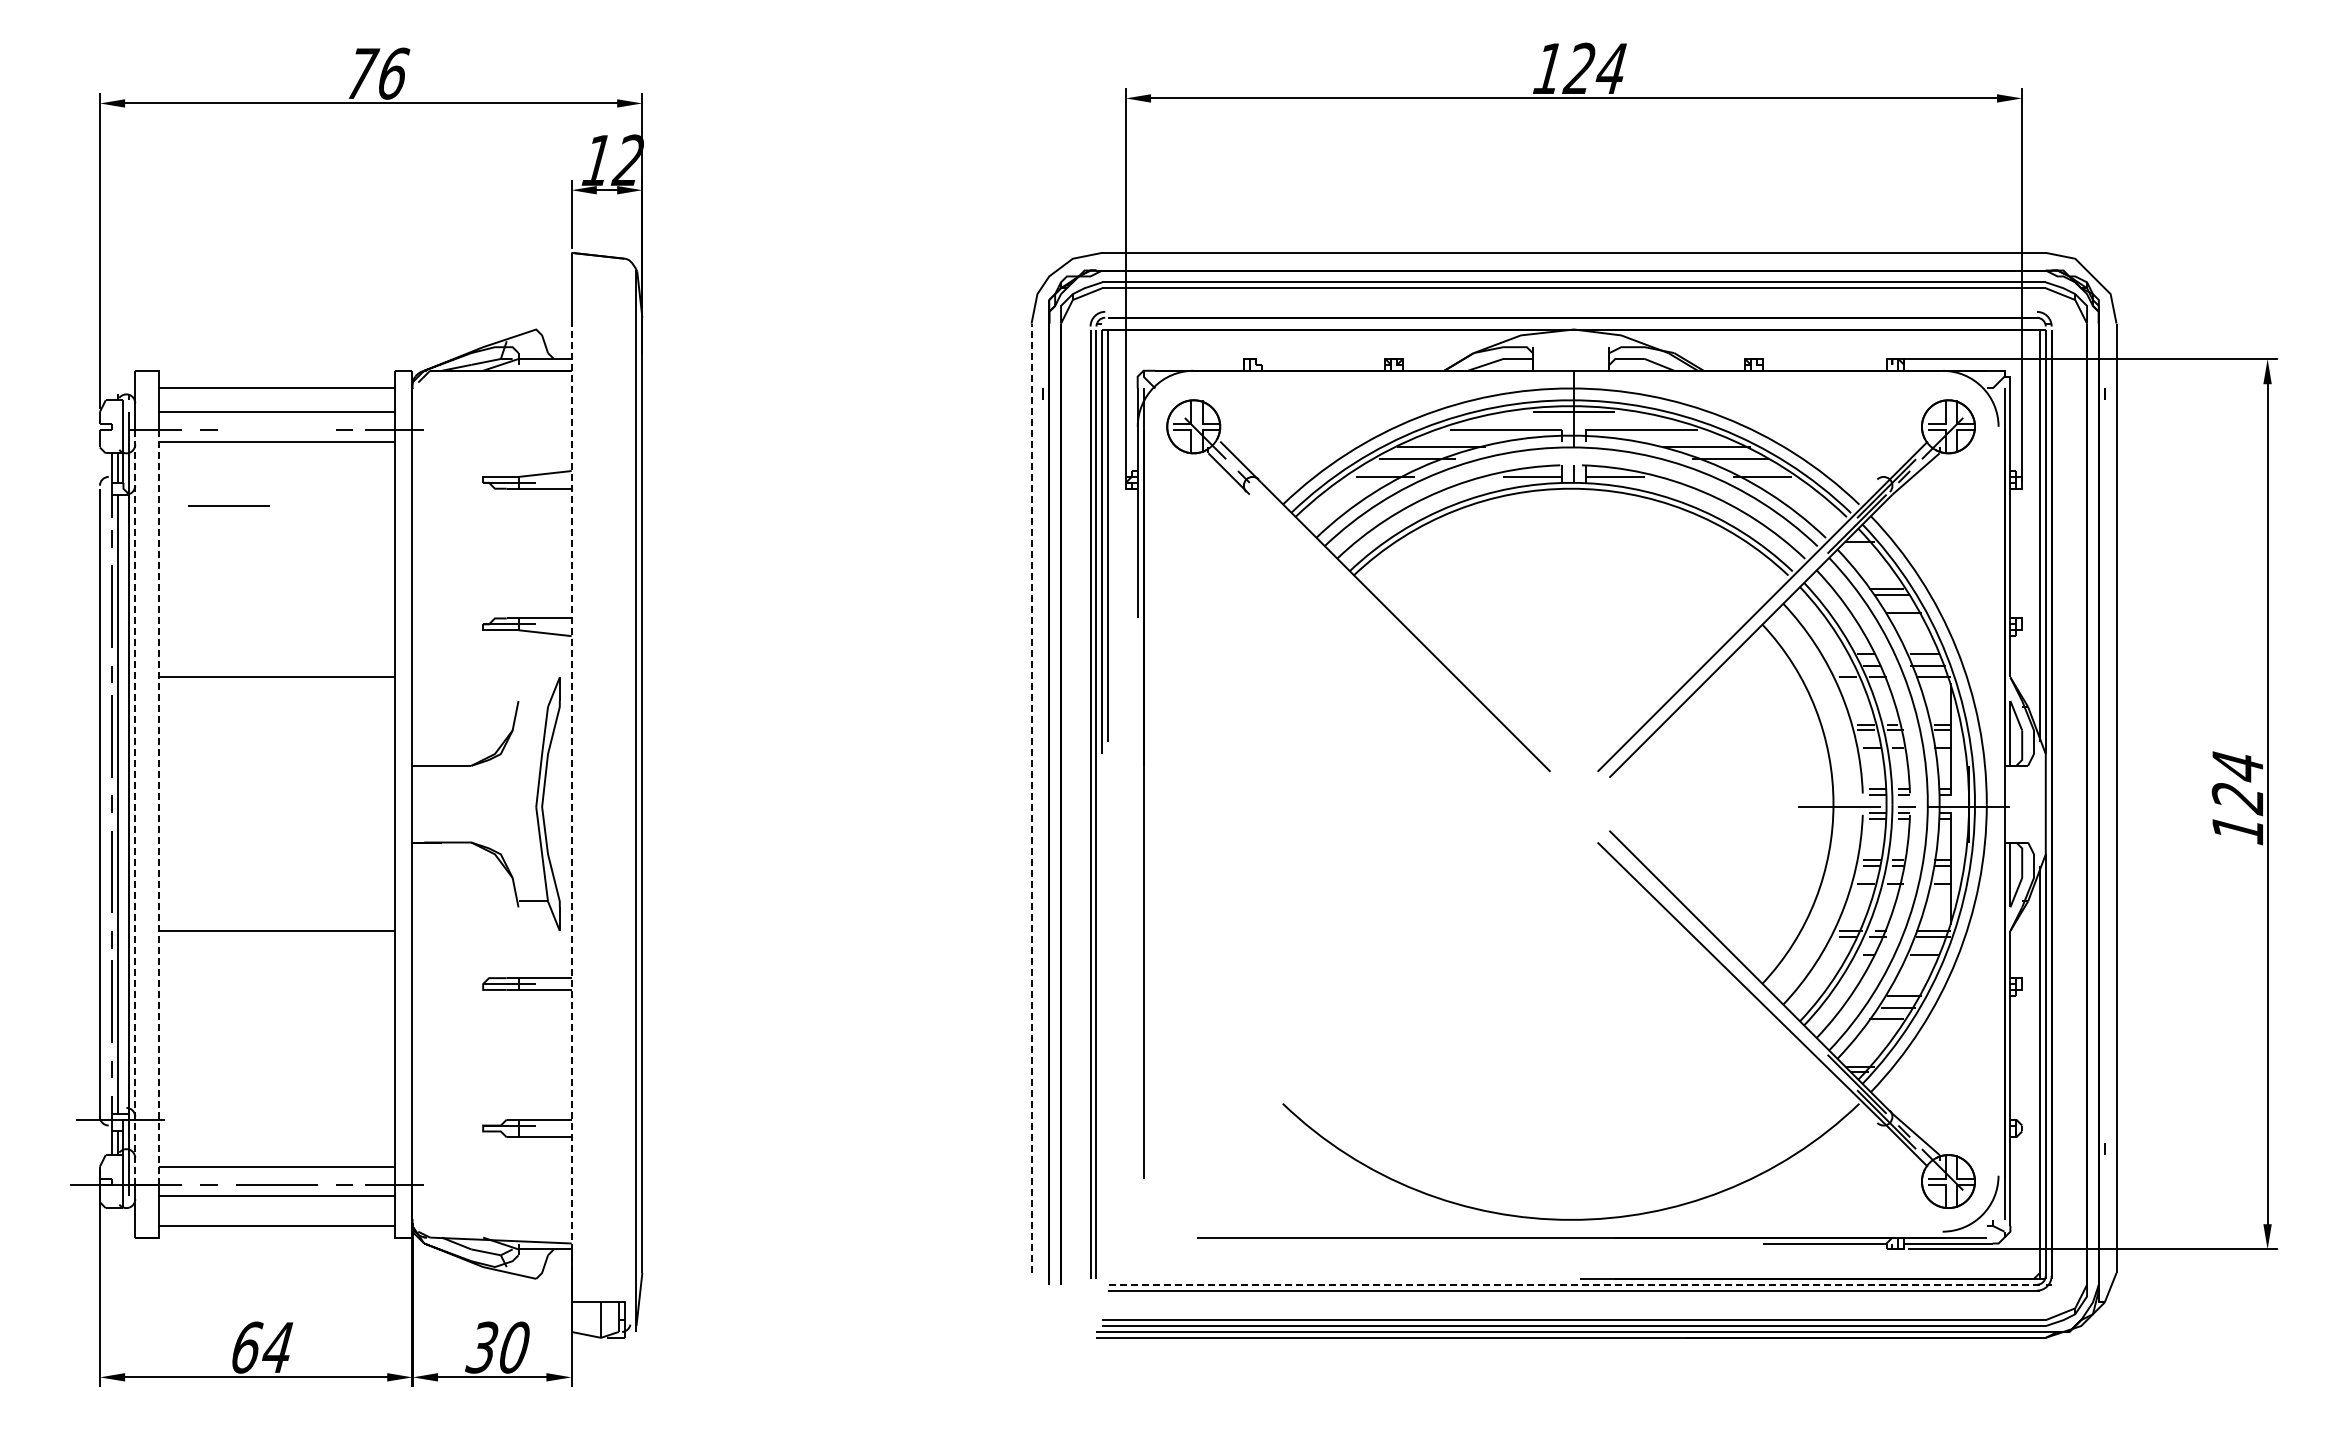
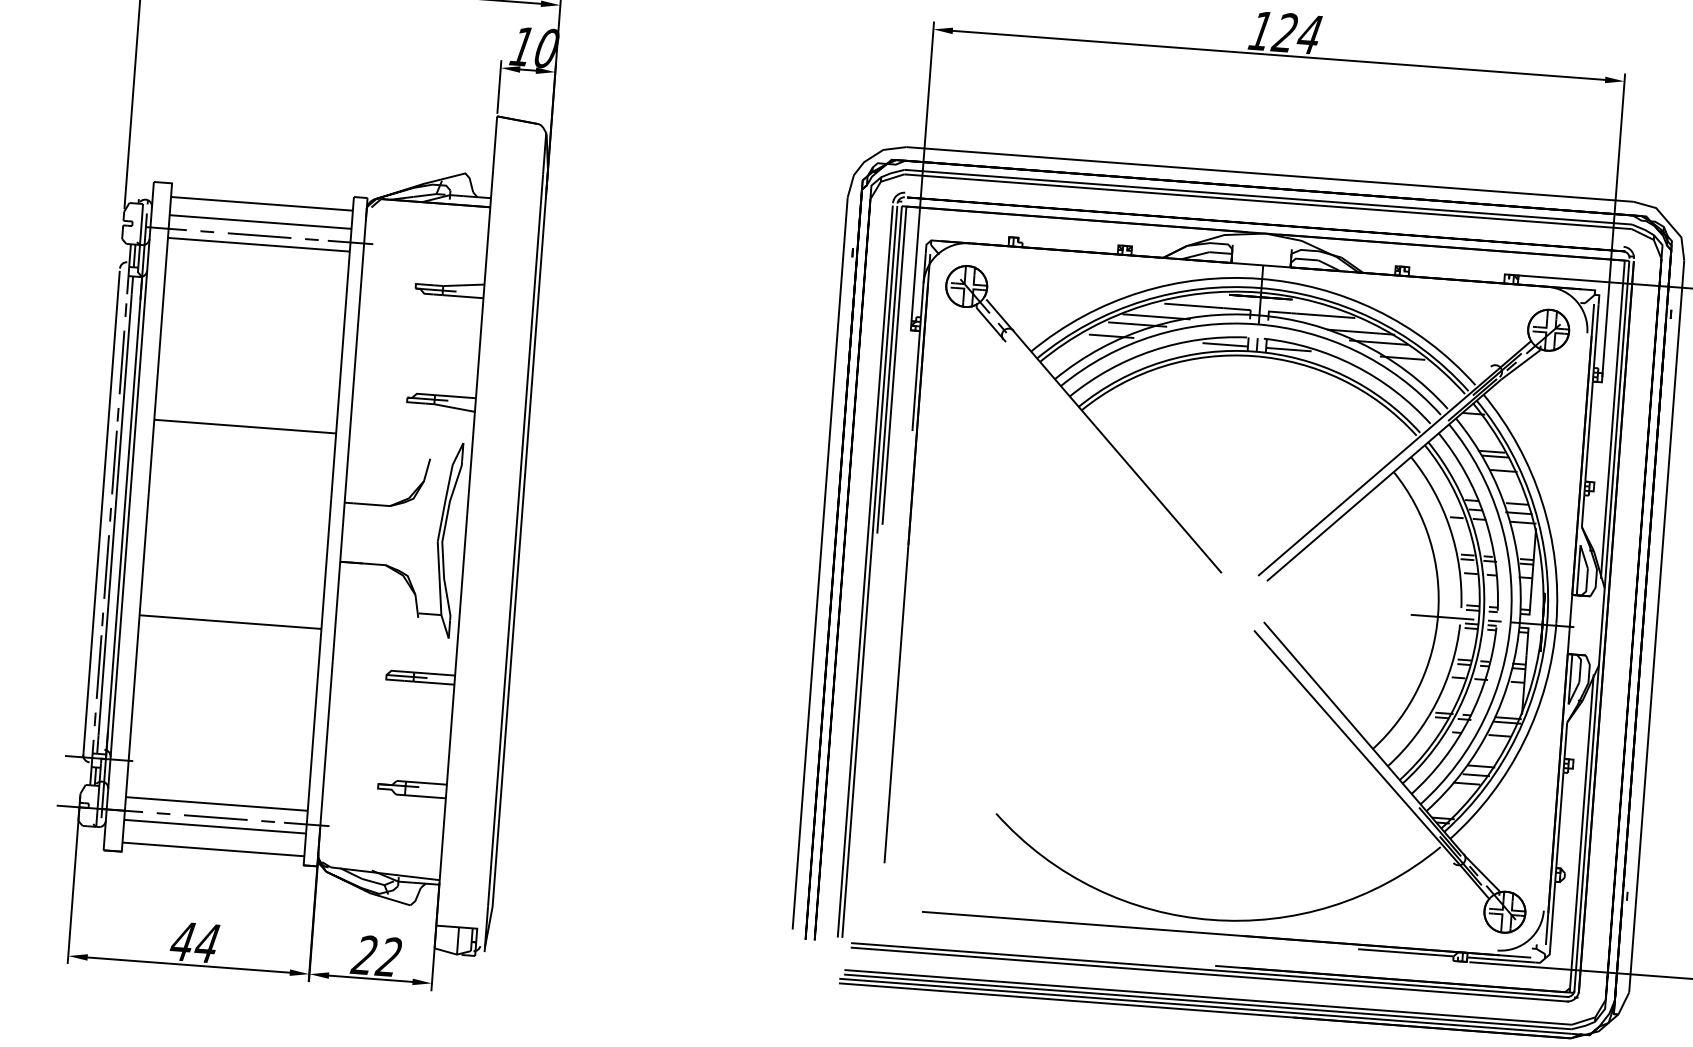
text: (627, 160) -> (545, 48), 12 -> 10
line: (228, 505) -> (259, 235), moved
line: (571, 798) -> (465, 537), dashed -> solid
line: (1031, 798) -> (820, 563), dashed -> solid
line: (135, 804) -> (128, 516), dashed -> solid
line: (158, 804) -> (146, 517), dashed -> solid
line: (1574, 1284) -> (1210, 969), dashed -> solid
text: (246, 1347) -> (183, 941), 64 -> 44
text: (496, 1347) -> (375, 955), 30 -> 22

